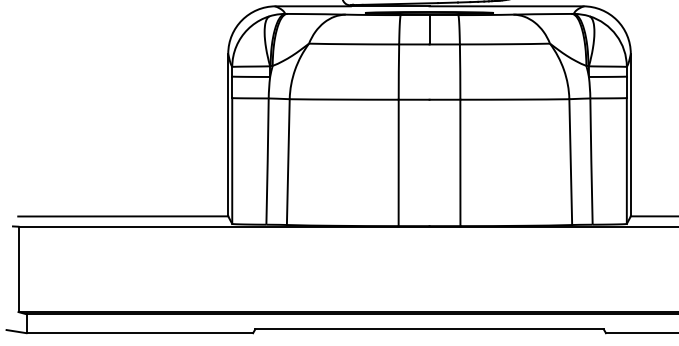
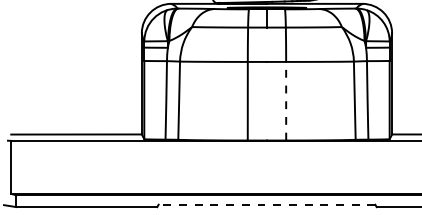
line: (460, 161) -> (286, 100), solid -> dashed
line: (428, 329) -> (266, 204), solid -> dashed

